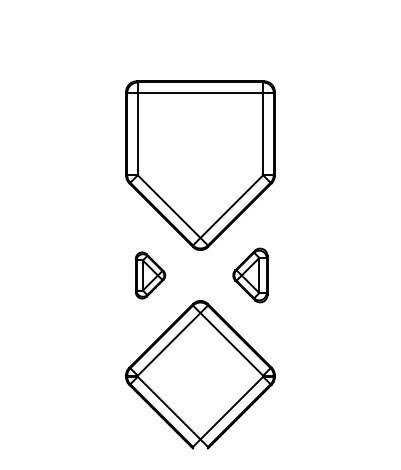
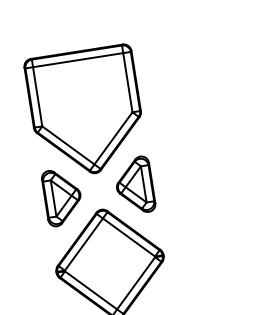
part: (150, 275) -> (62, 197), size x1.67
part: (250, 275) -> (134, 185), size x1.43

